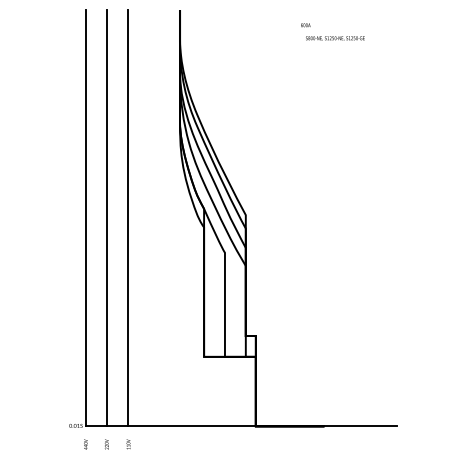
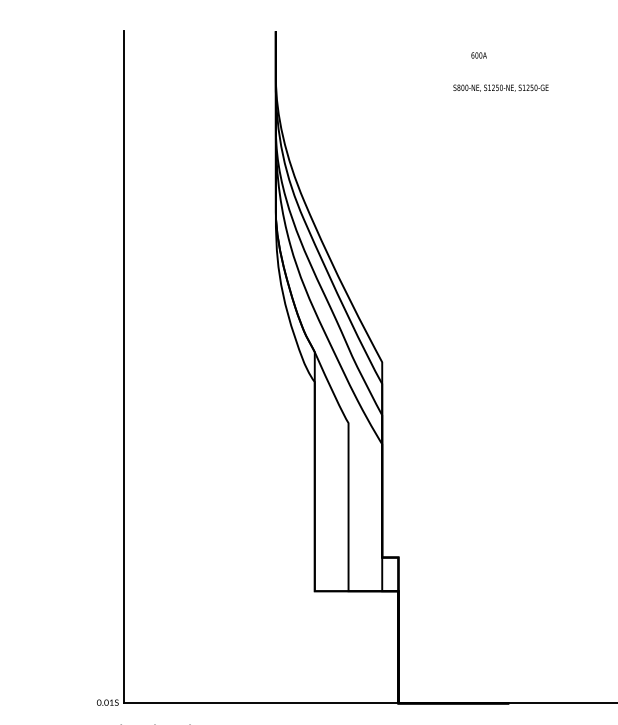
text: (335, 38) -> (501, 88), moved
line: (107, 218) -> (158, 367), removed
line: (128, 218) -> (192, 367), removed

